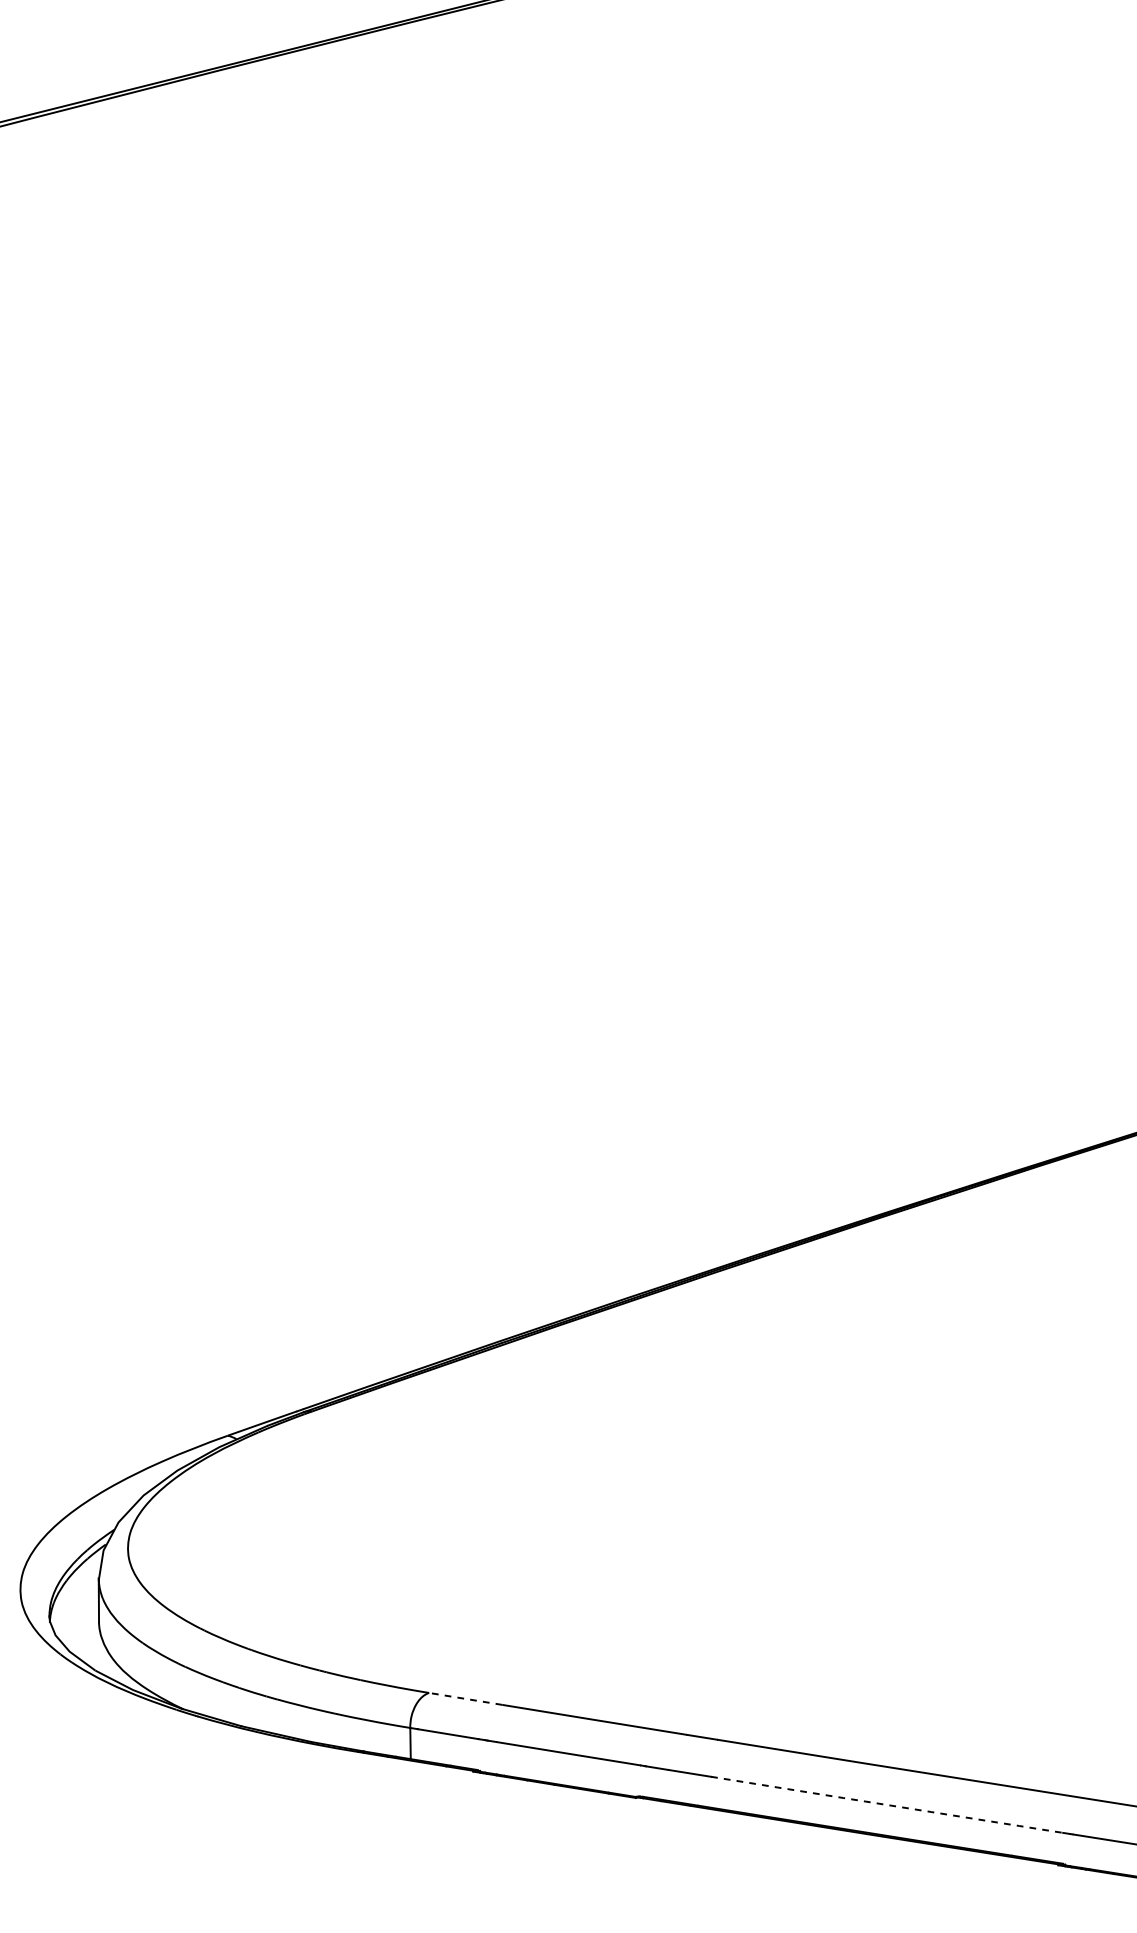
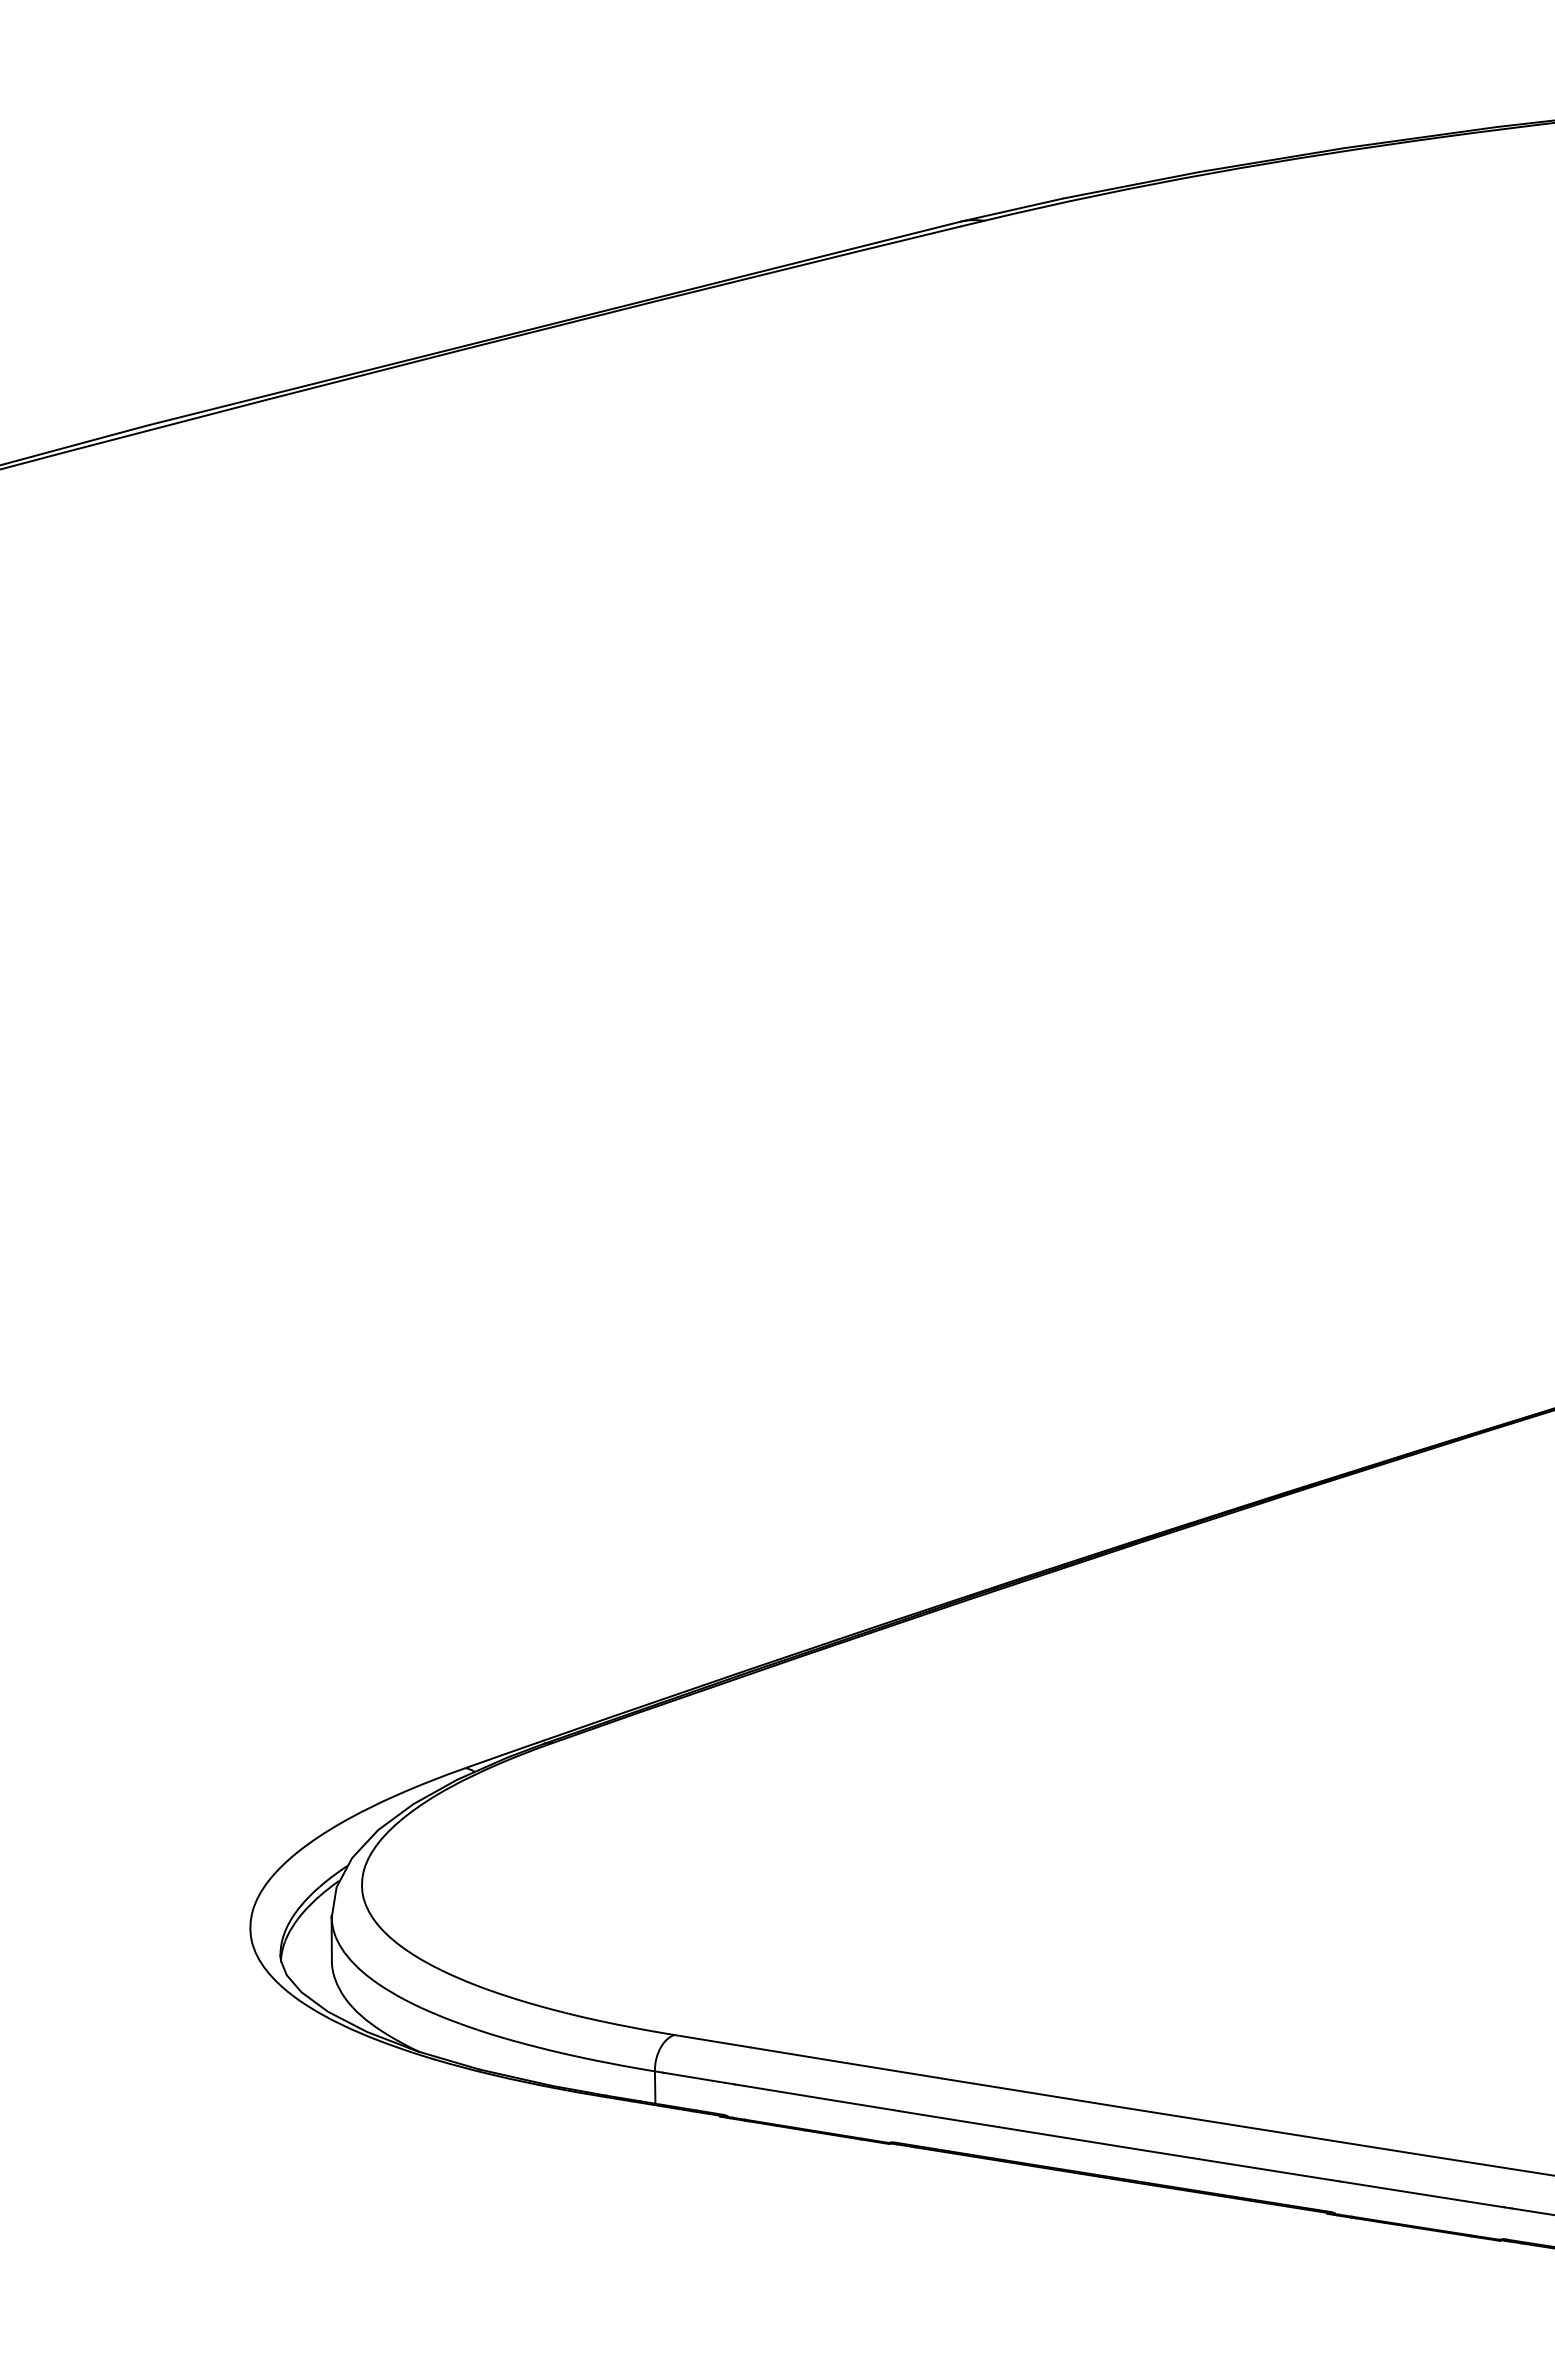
line: (464, 1699) -> (711, 2041), dashed -> solid
arc: (886, 1805) -> (1149, 2151), dashed -> solid

